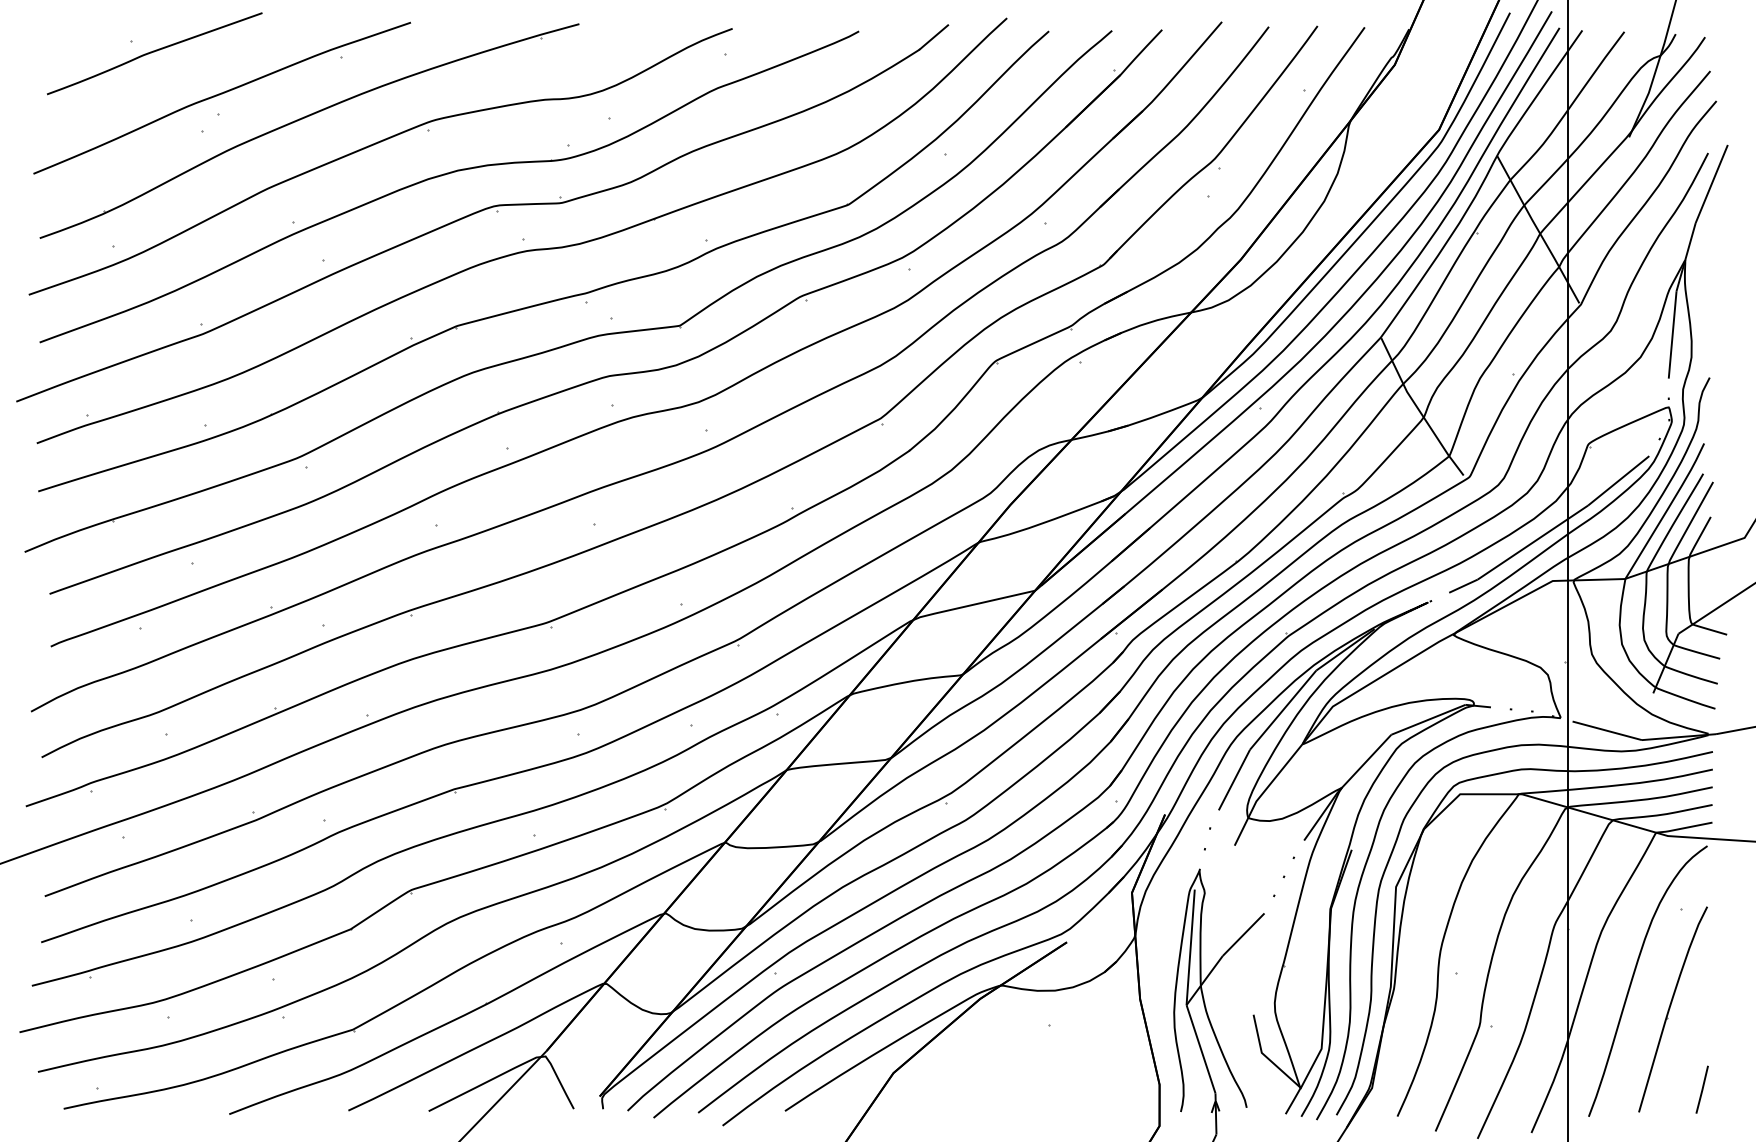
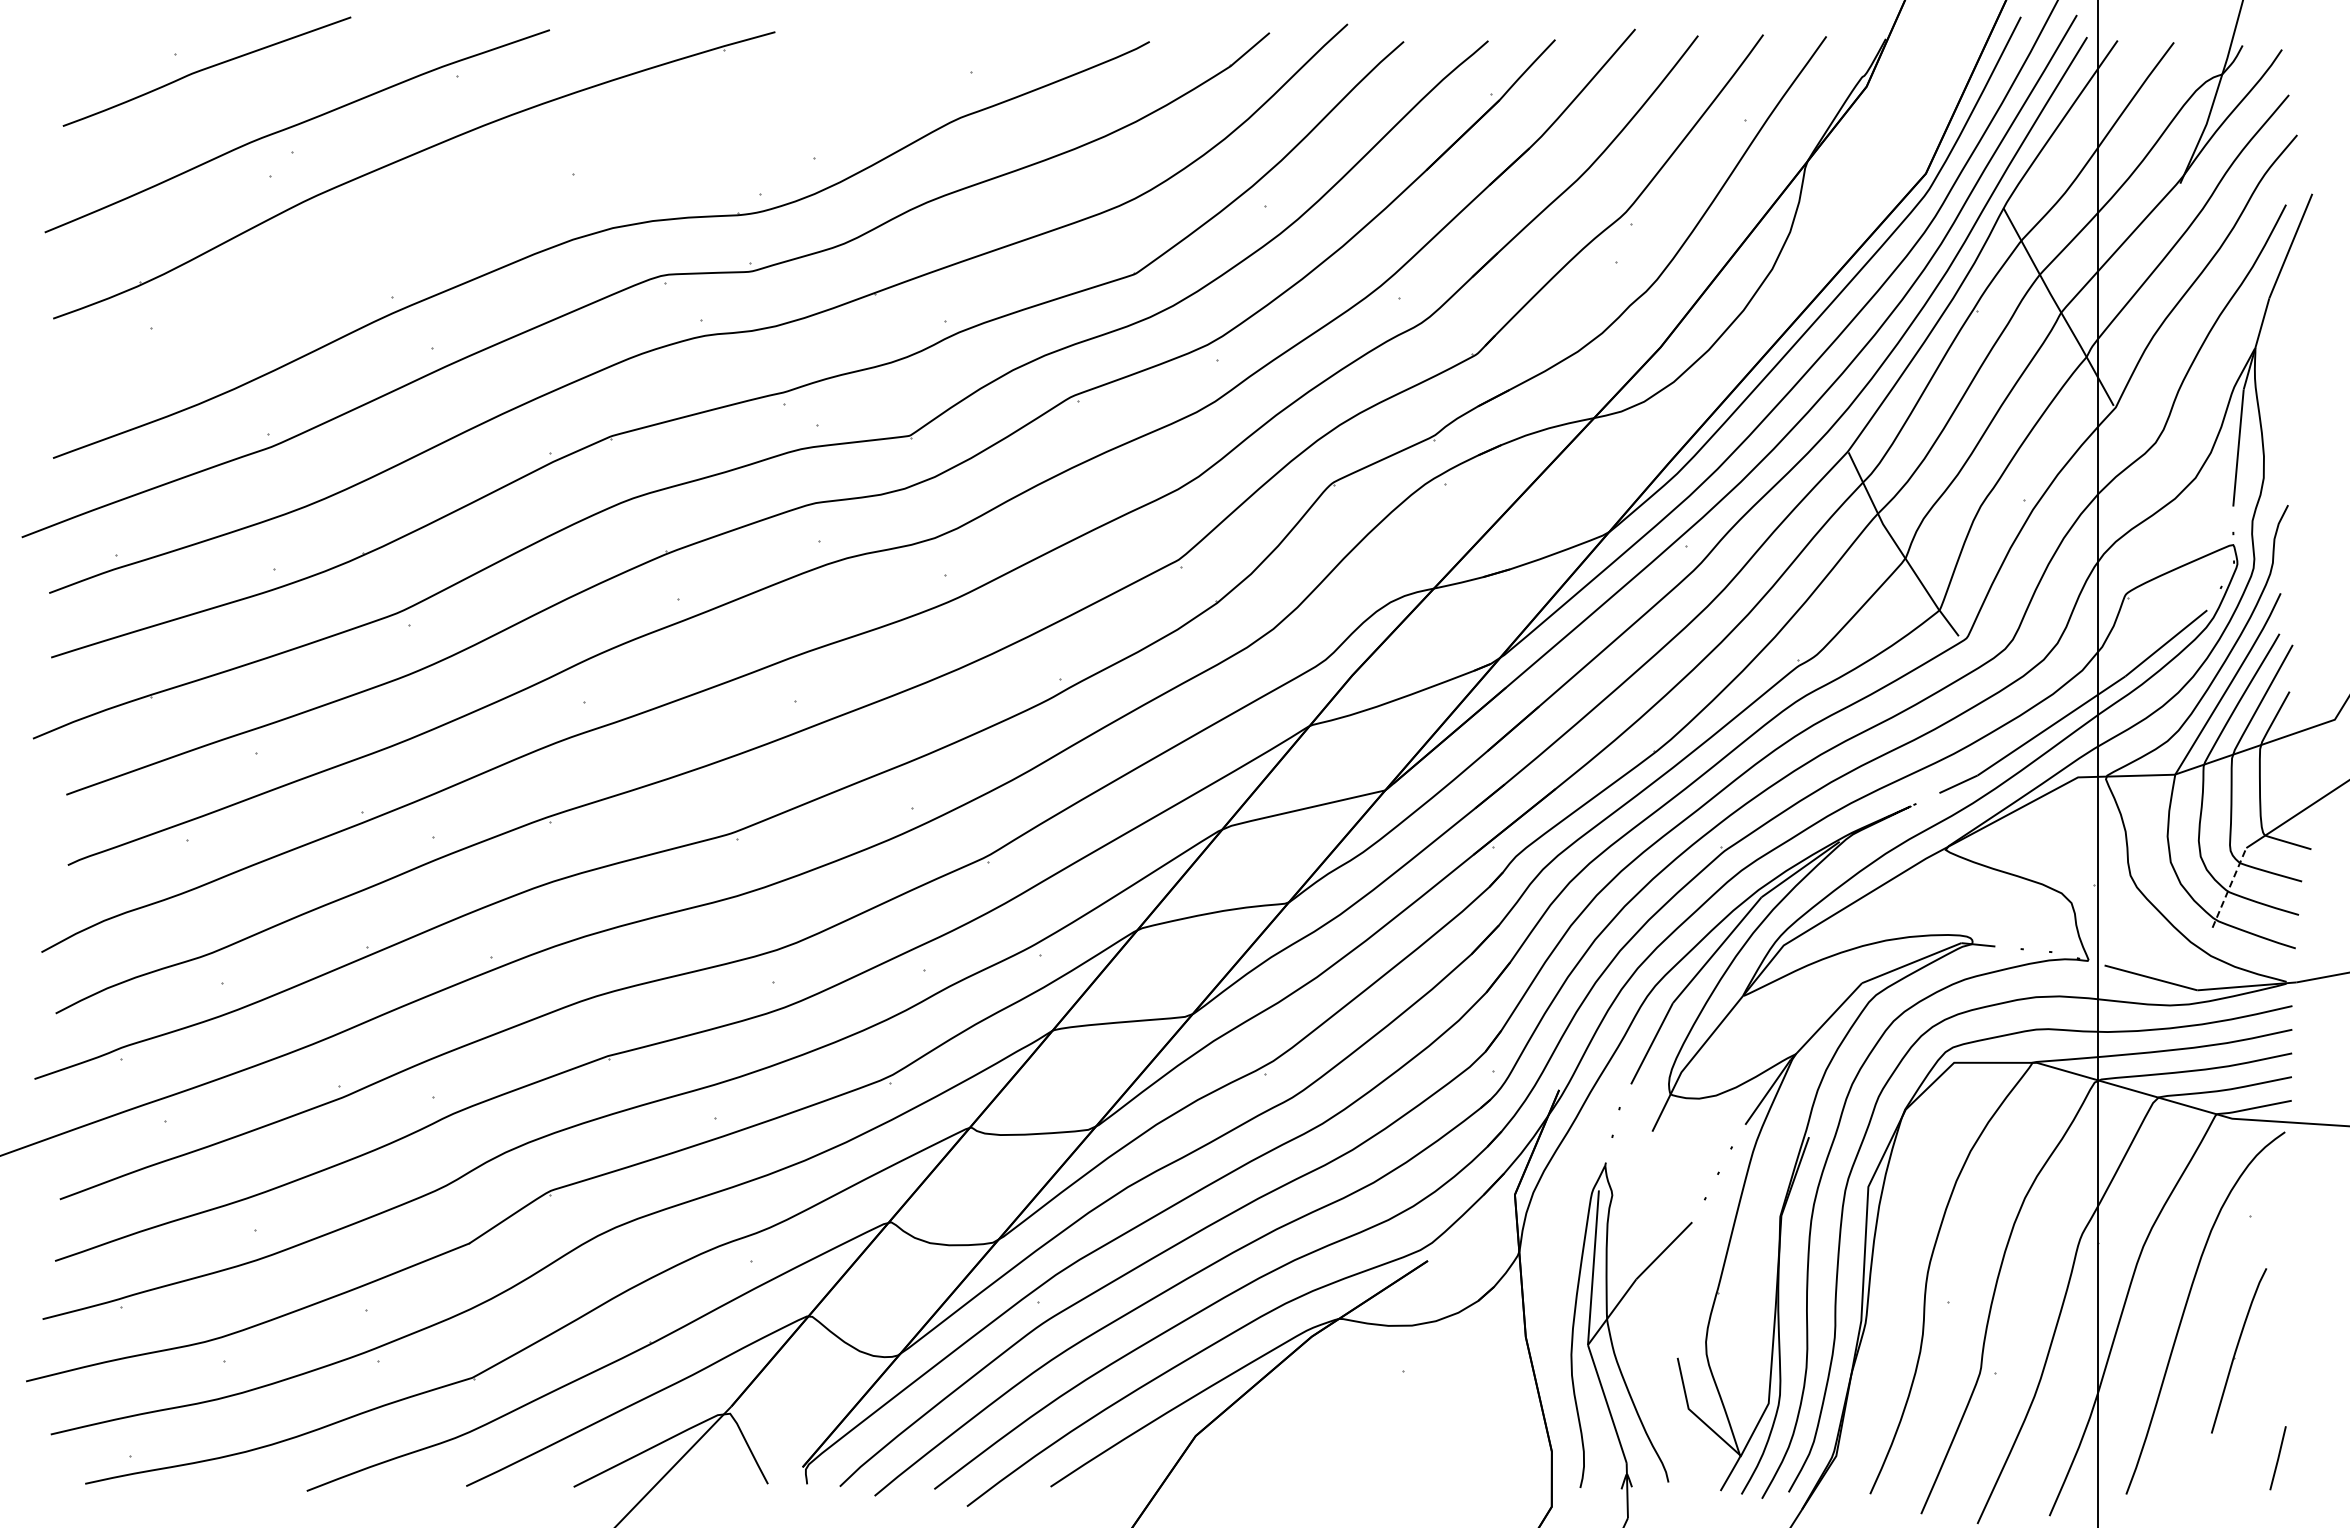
curve: (375, 144) -> (502, 193), removed
line: (1665, 663) -> (2229, 887), solid -> dashed
part: (1672, 1009) -> (2238, 1350), size x0.6

